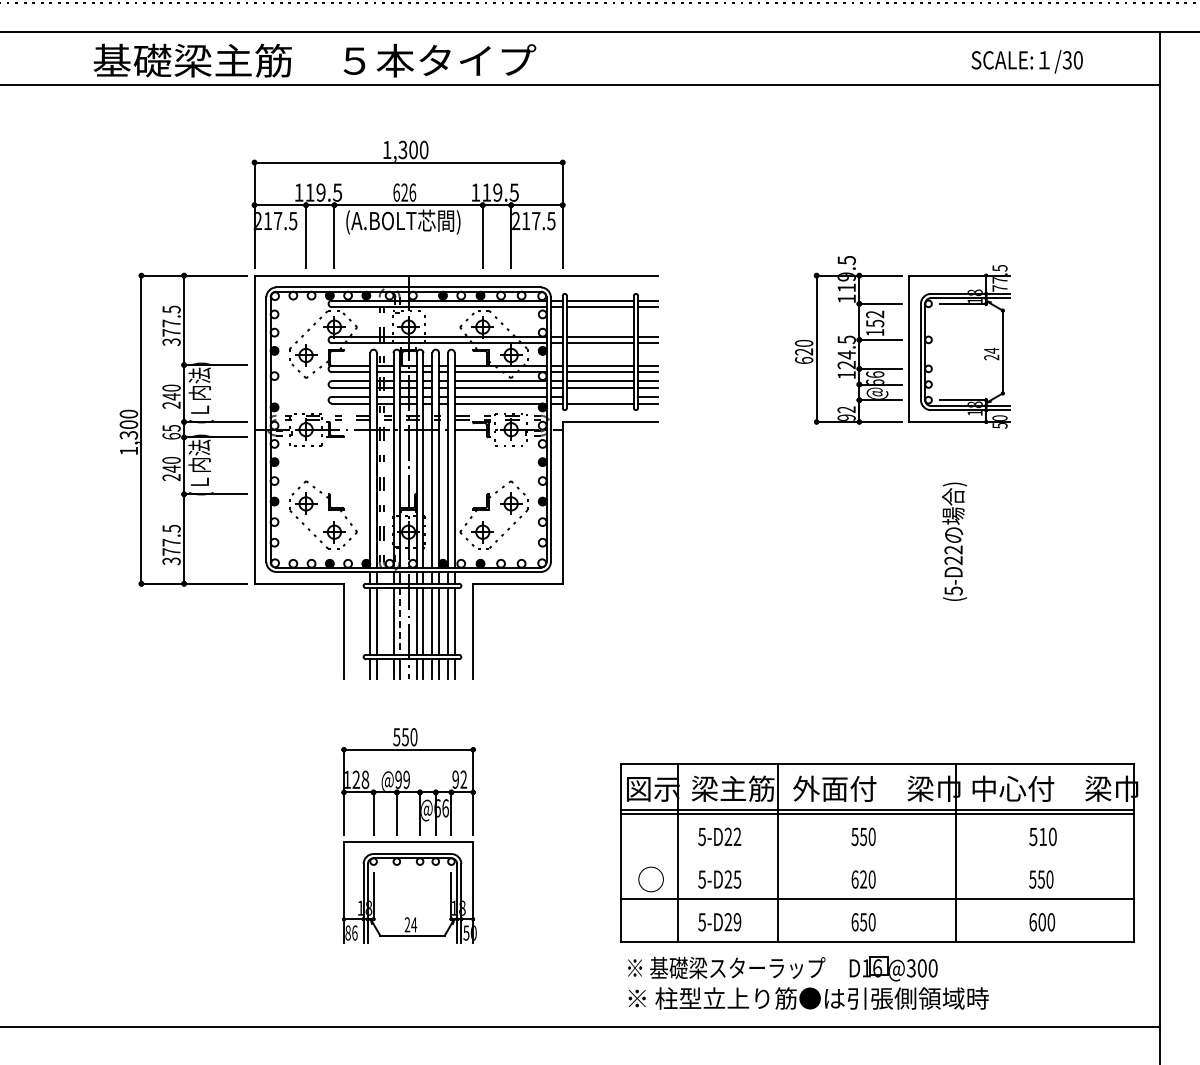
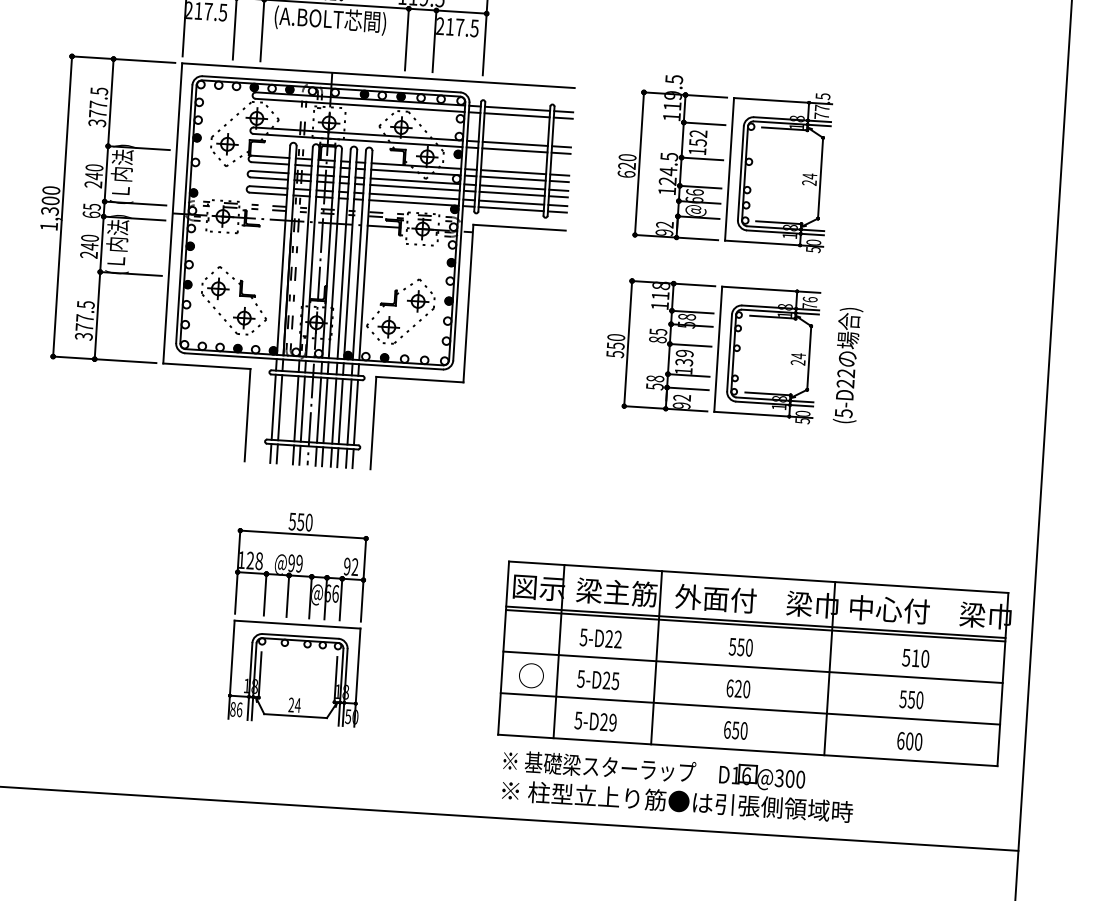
part: (902, 342) -> (723, 162), moved
line: (599, 396) -> (510, 202), added
part: (814, 535) -> (711, 350), added
line: (400, 621) -> (303, 409), dashed -> solid
line: (876, 856) -> (752, 667), added

